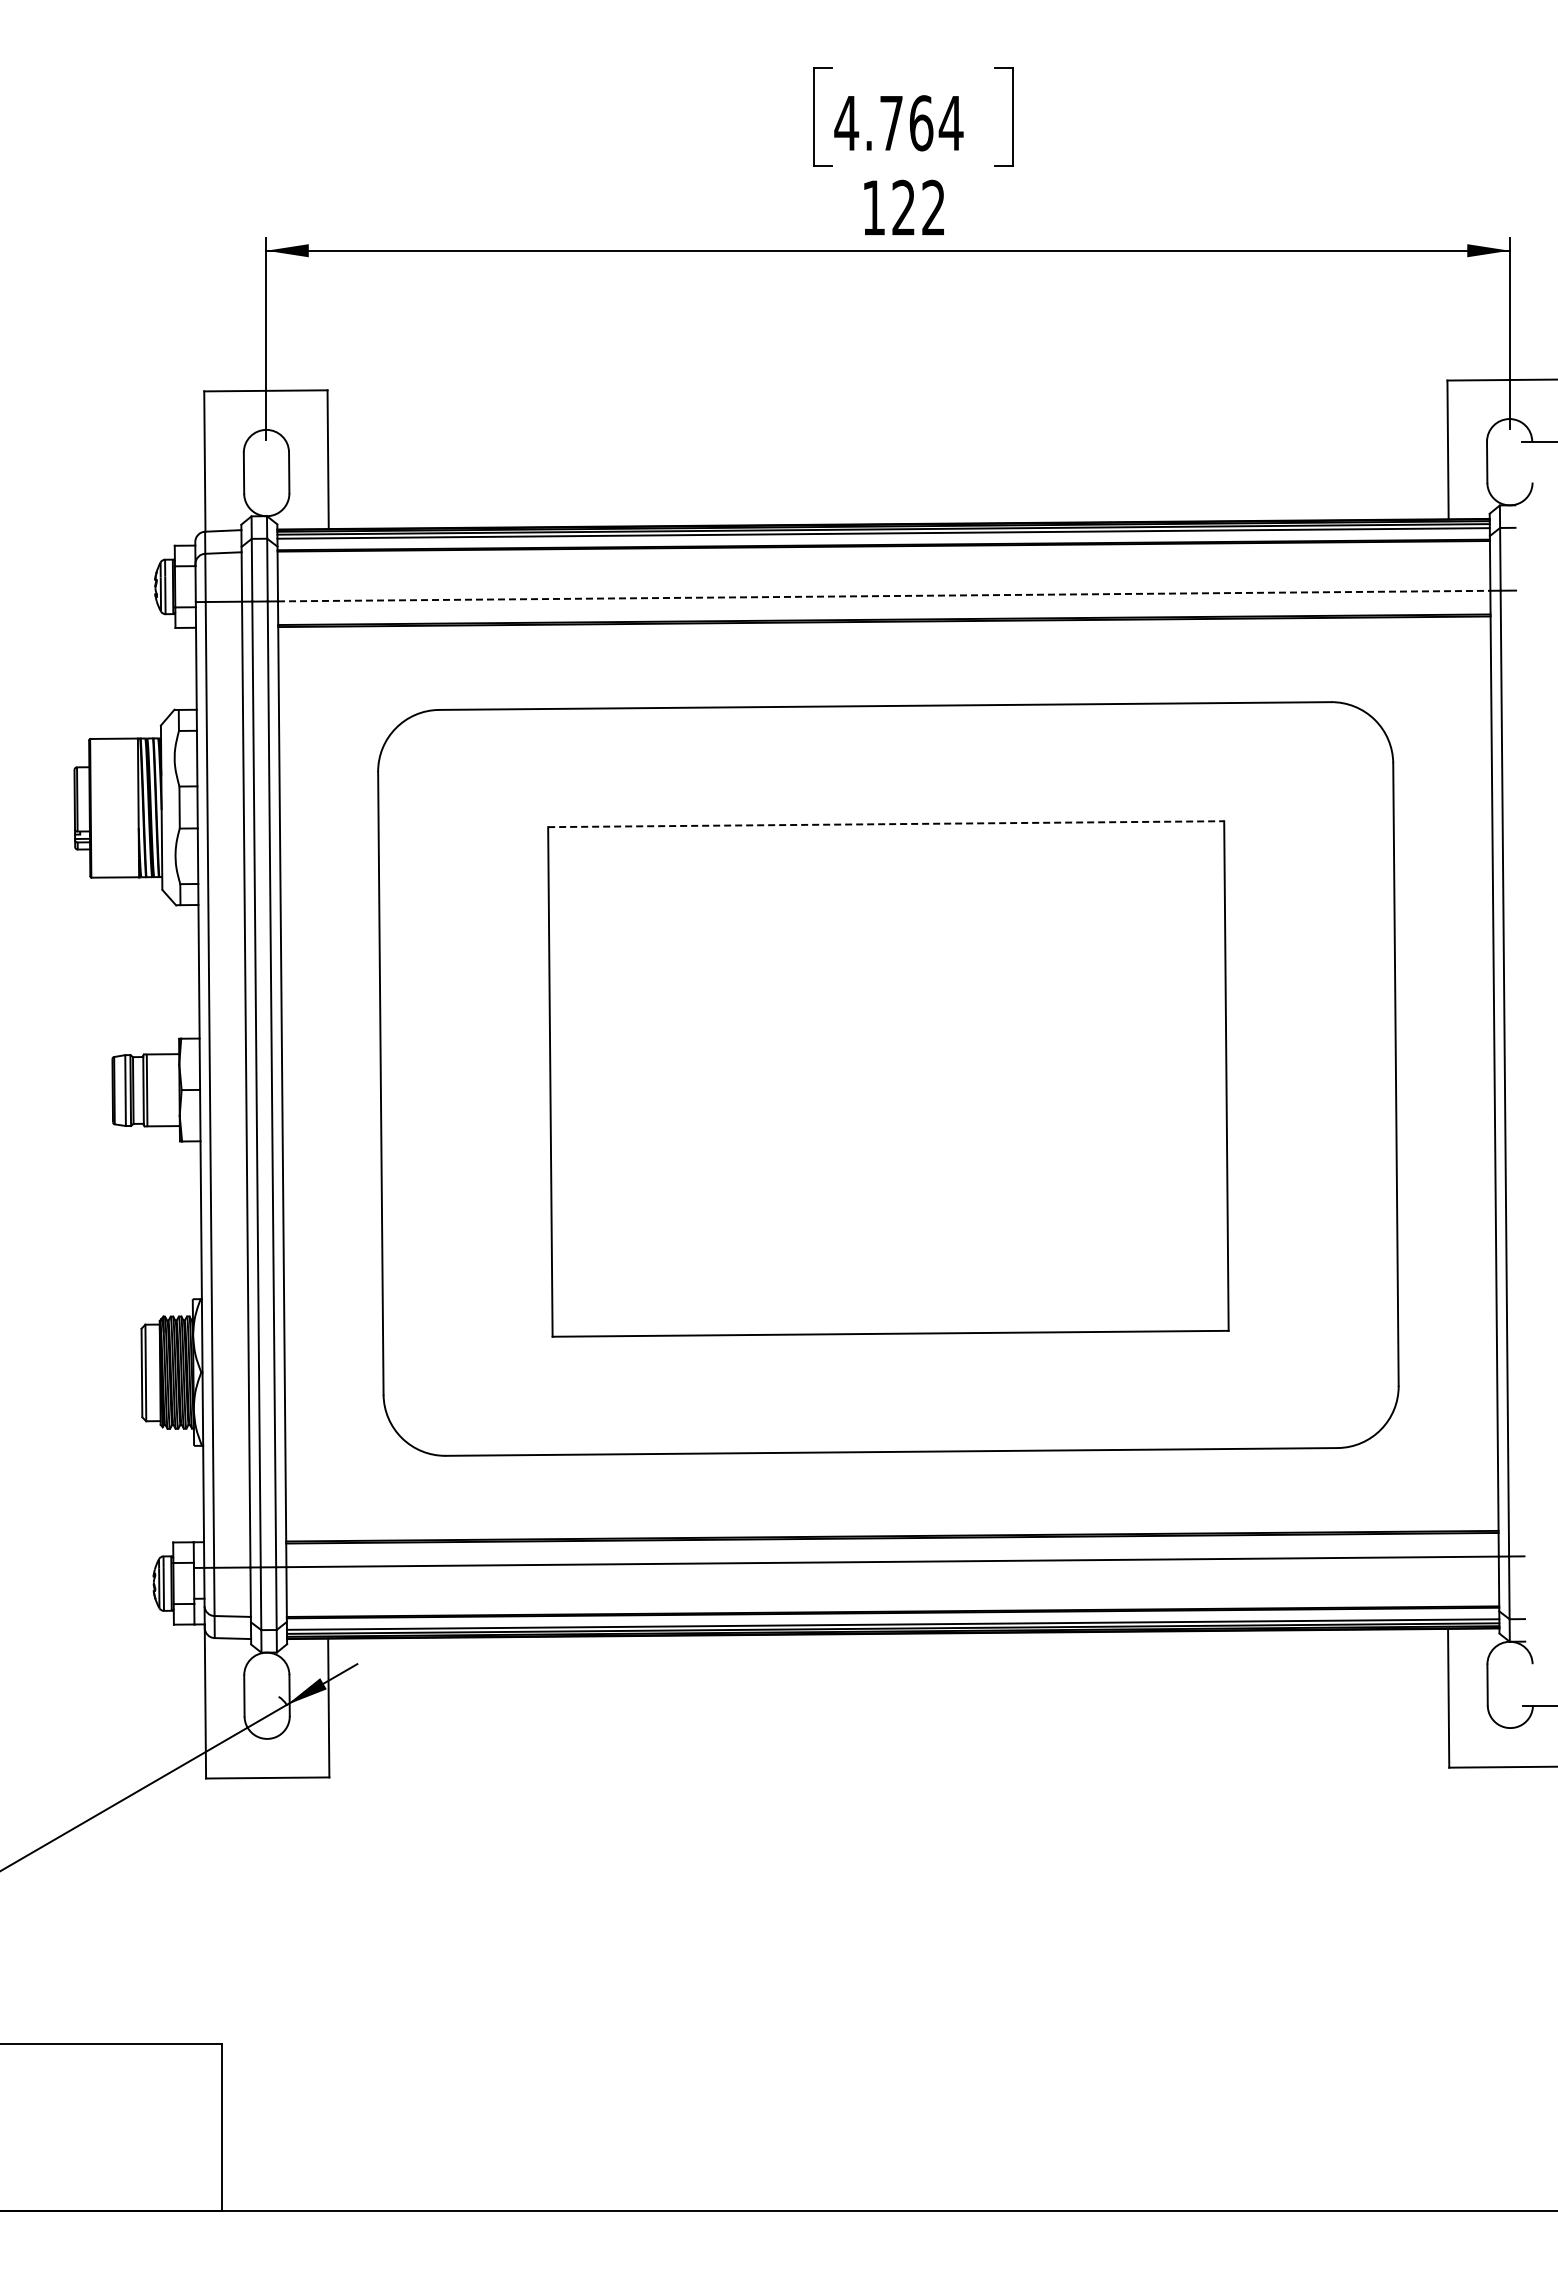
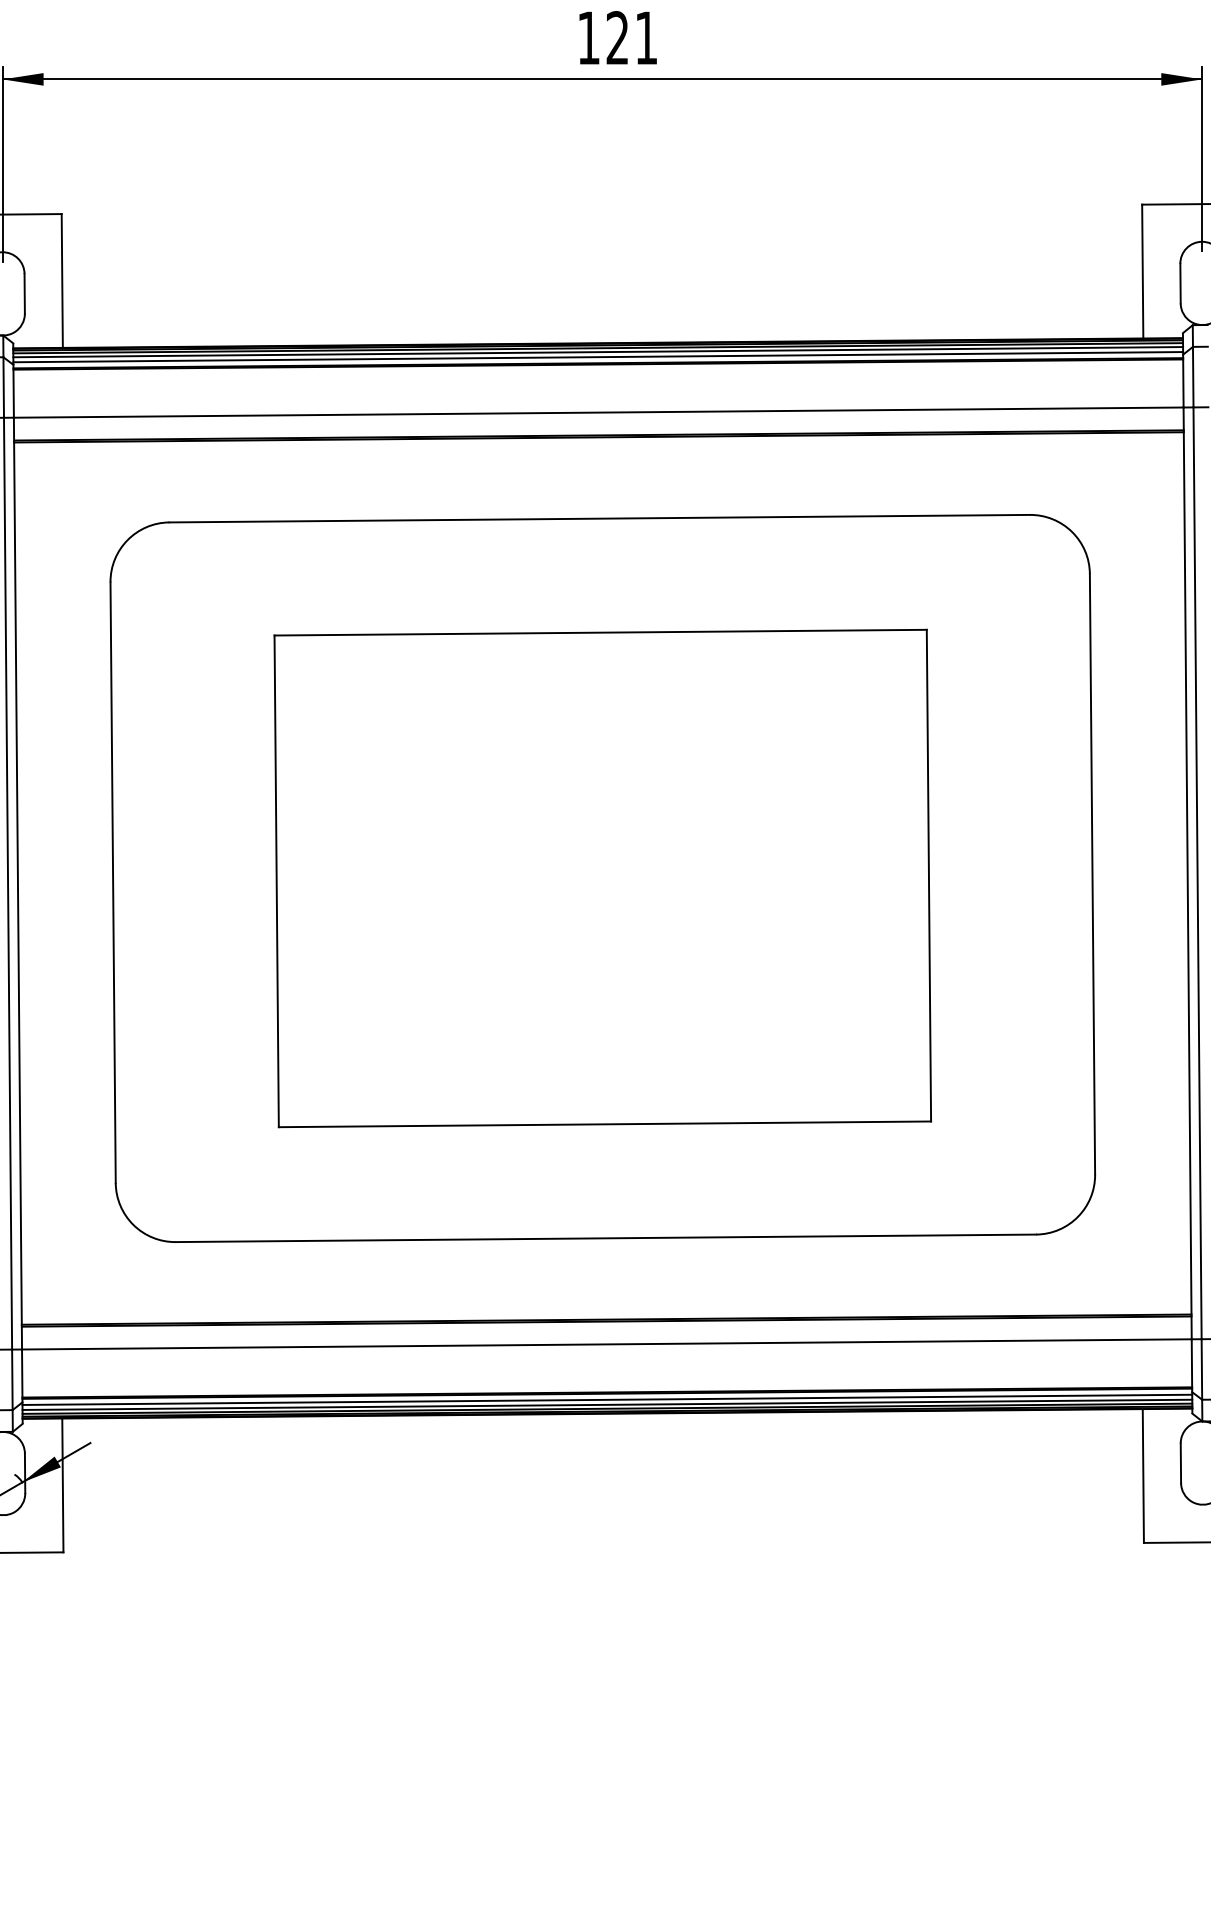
text: (933, 207) -> (646, 37), 122 -> 121
line: (883, 538) -> (598, 357), added
line: (884, 596) -> (599, 412), dashed -> solid
line: (886, 824) -> (600, 632), dashed -> solid
line: (892, 1619) -> (606, 1399), added

